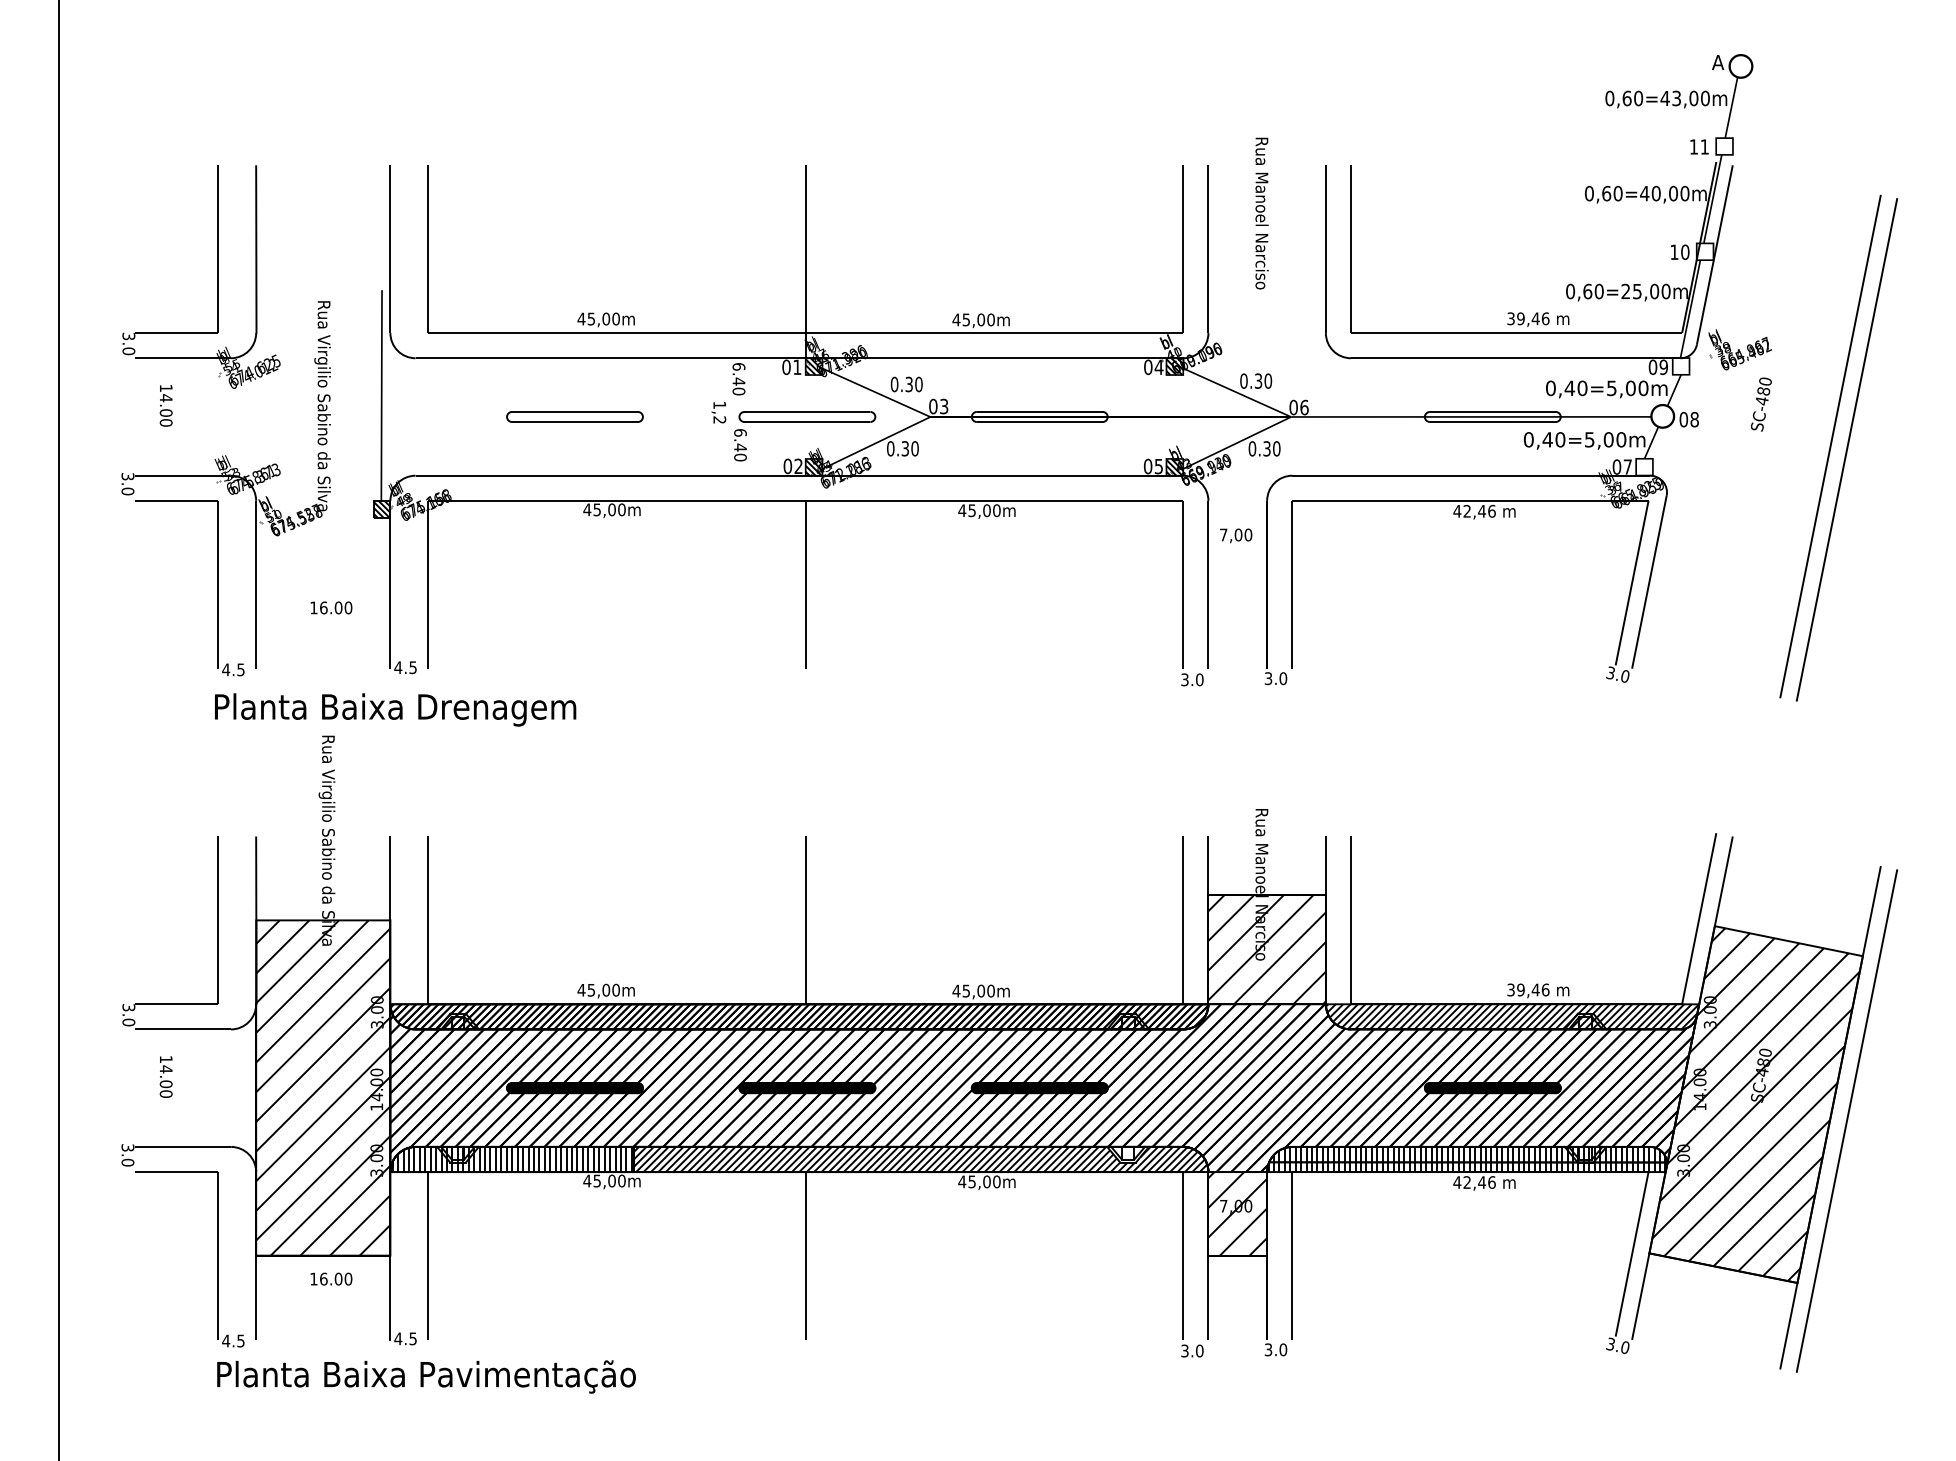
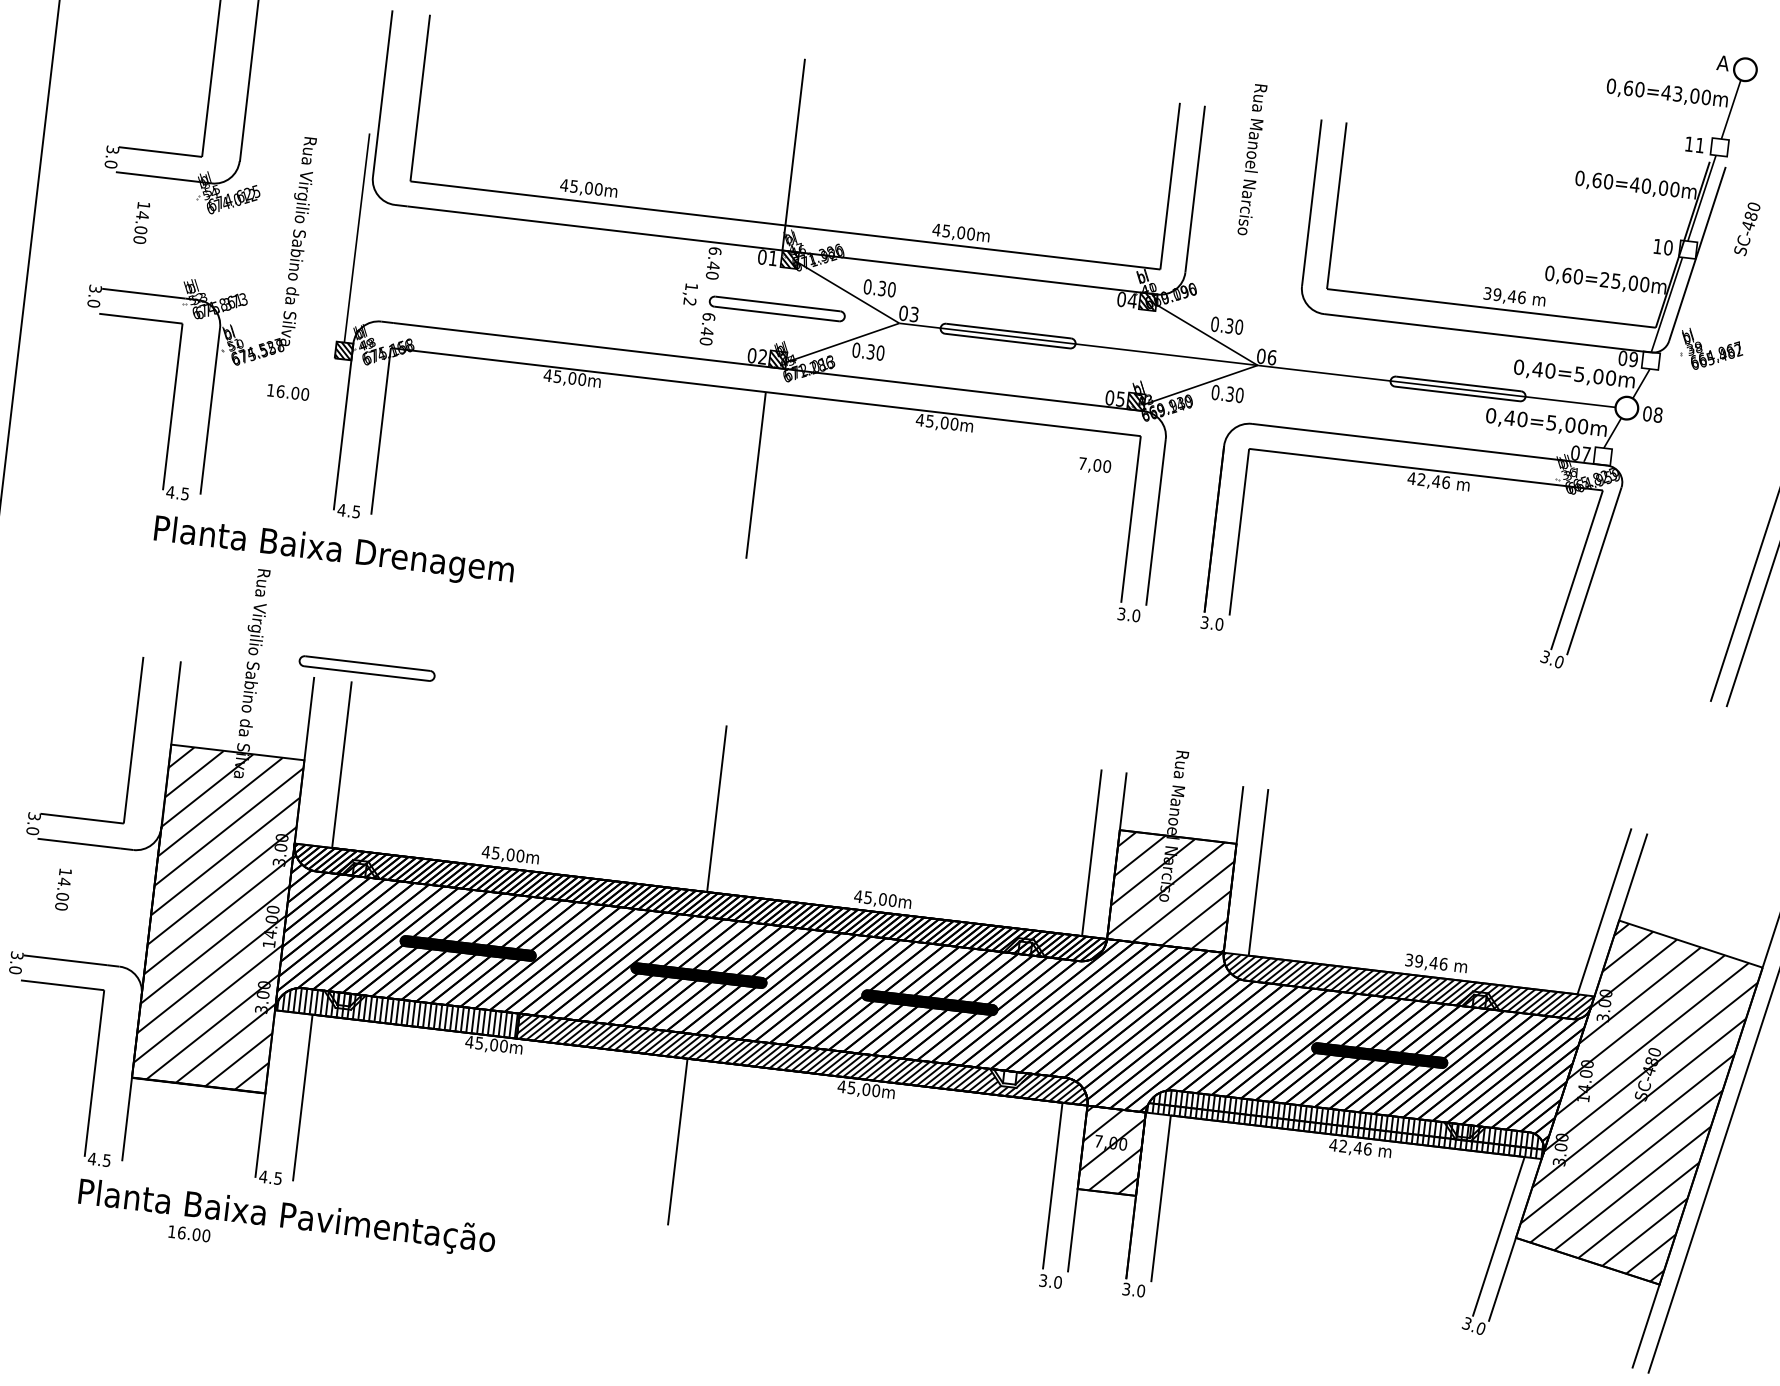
text: (1761, 404) -> (1747, 229), moved
part: (574, 416) -> (366, 668), moved
text: (1236, 535) -> (1095, 465), moved
text: (331, 607) -> (288, 392), moved
text: (331, 1278) -> (189, 1233), moved

